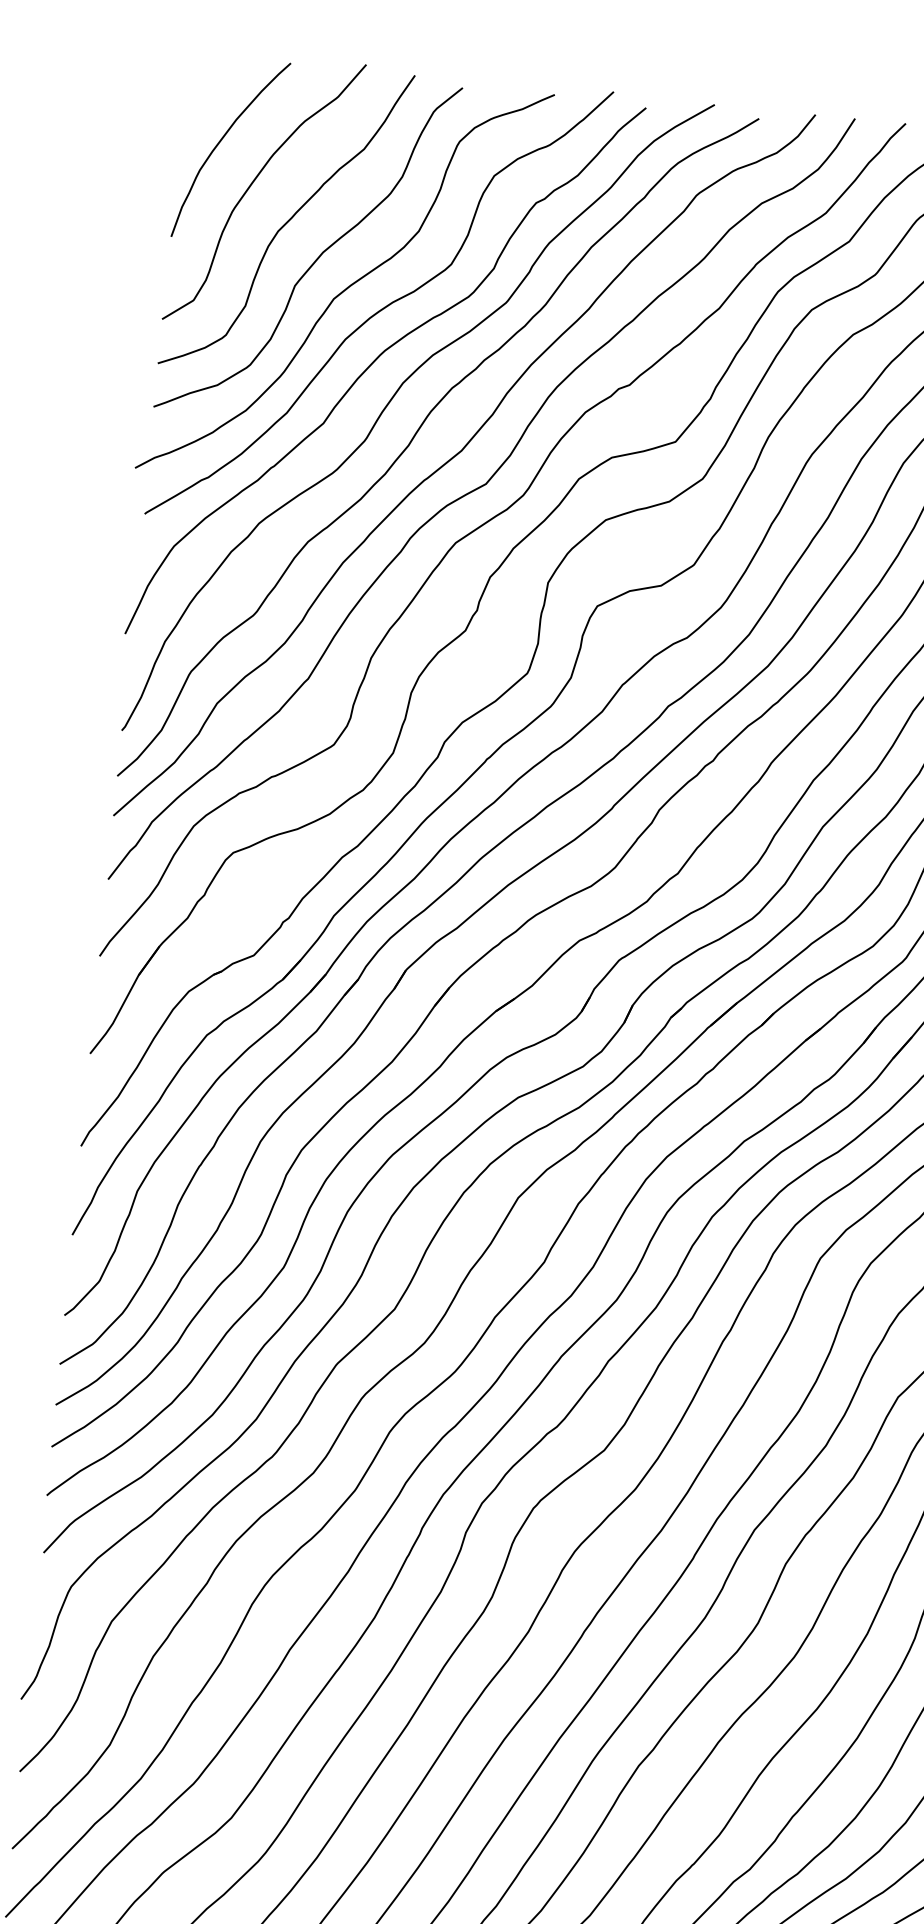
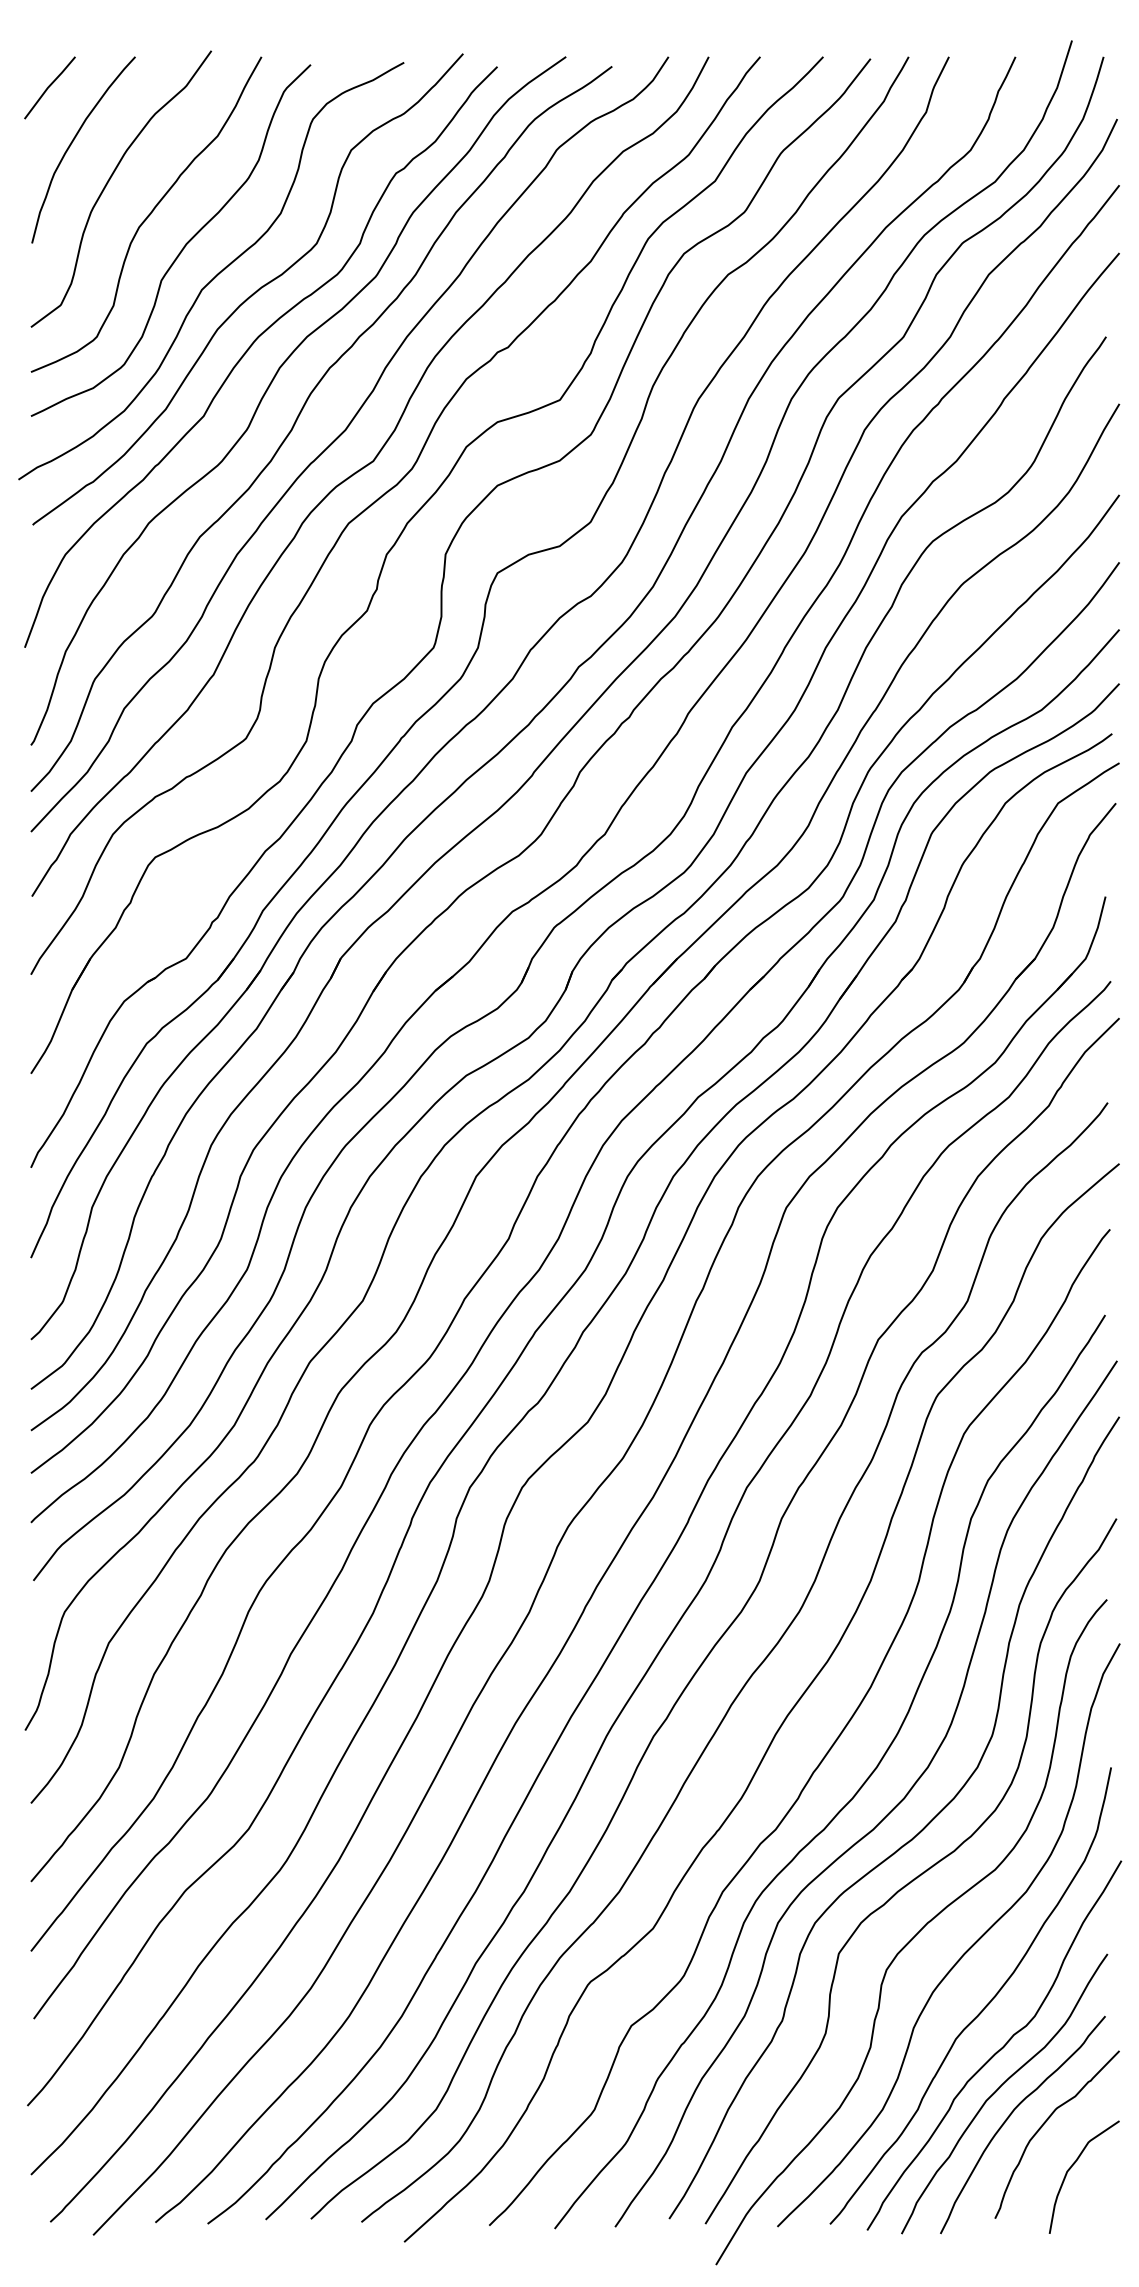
line: (203, 85) -> (49, 87), added

